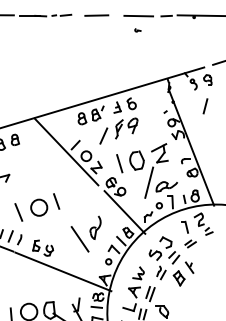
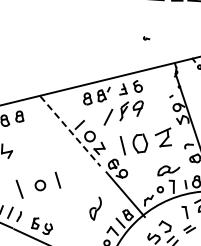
part: (137, 30) -> (146, 38), moved
line: (66, 152) -> (70, 131), solid -> dashed
line: (149, 182) -> (151, 165), removed
circle: (39, 207) -> (40, 185), size x0.6
line: (79, 239) -> (78, 219), removed

